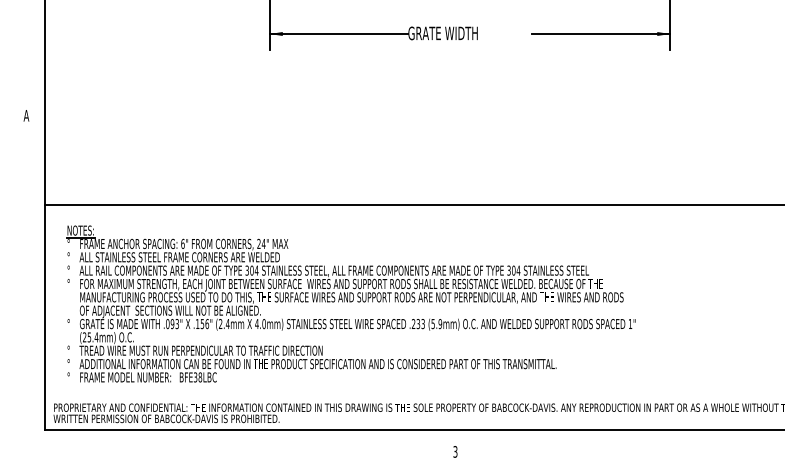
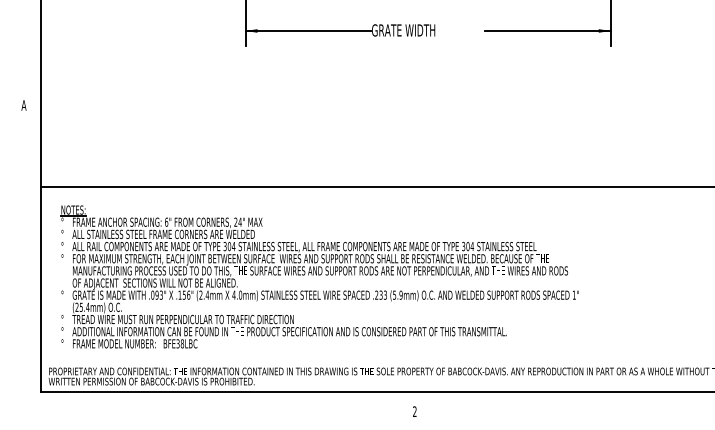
text: (455, 451) -> (414, 411), 3 -> 2

